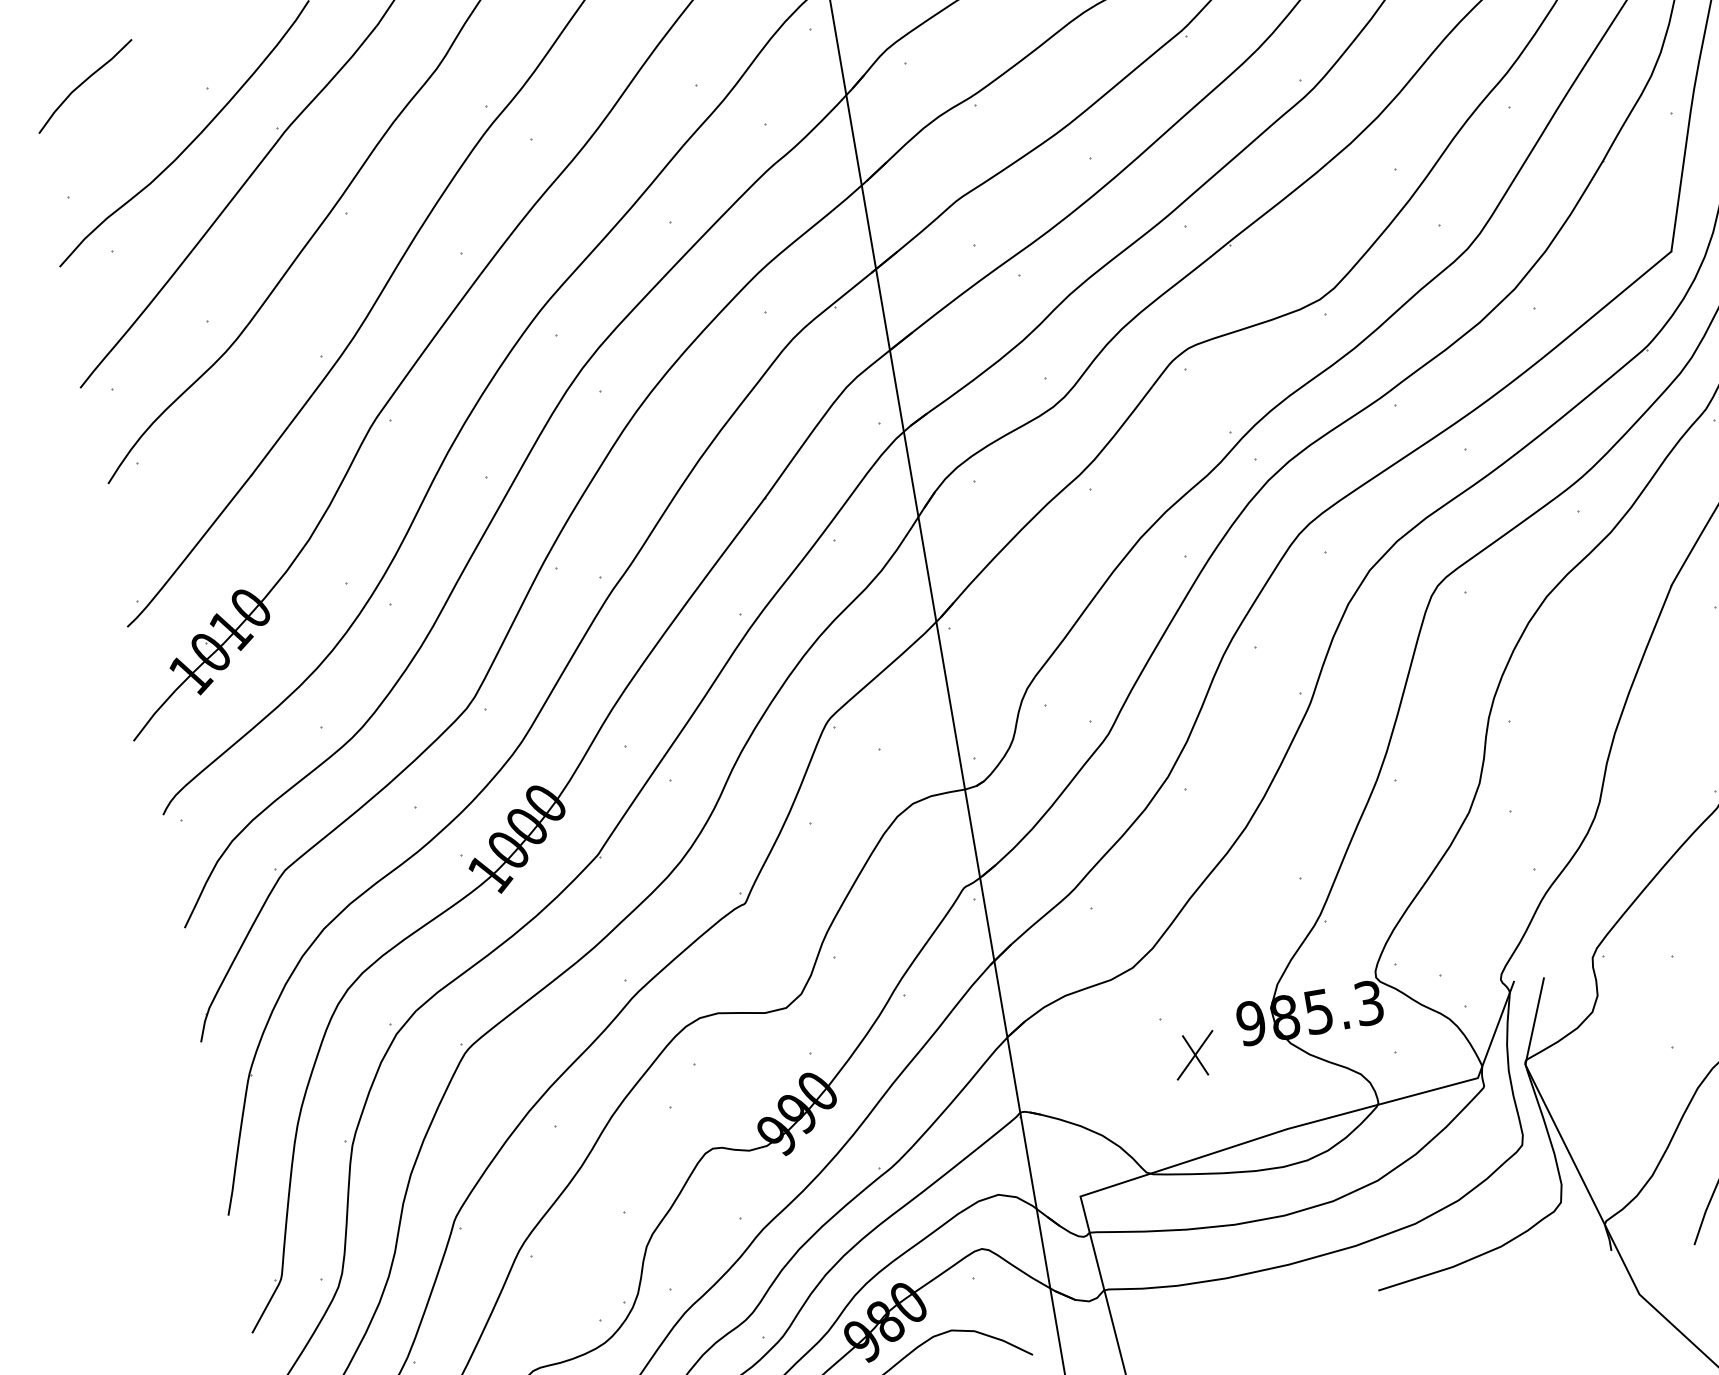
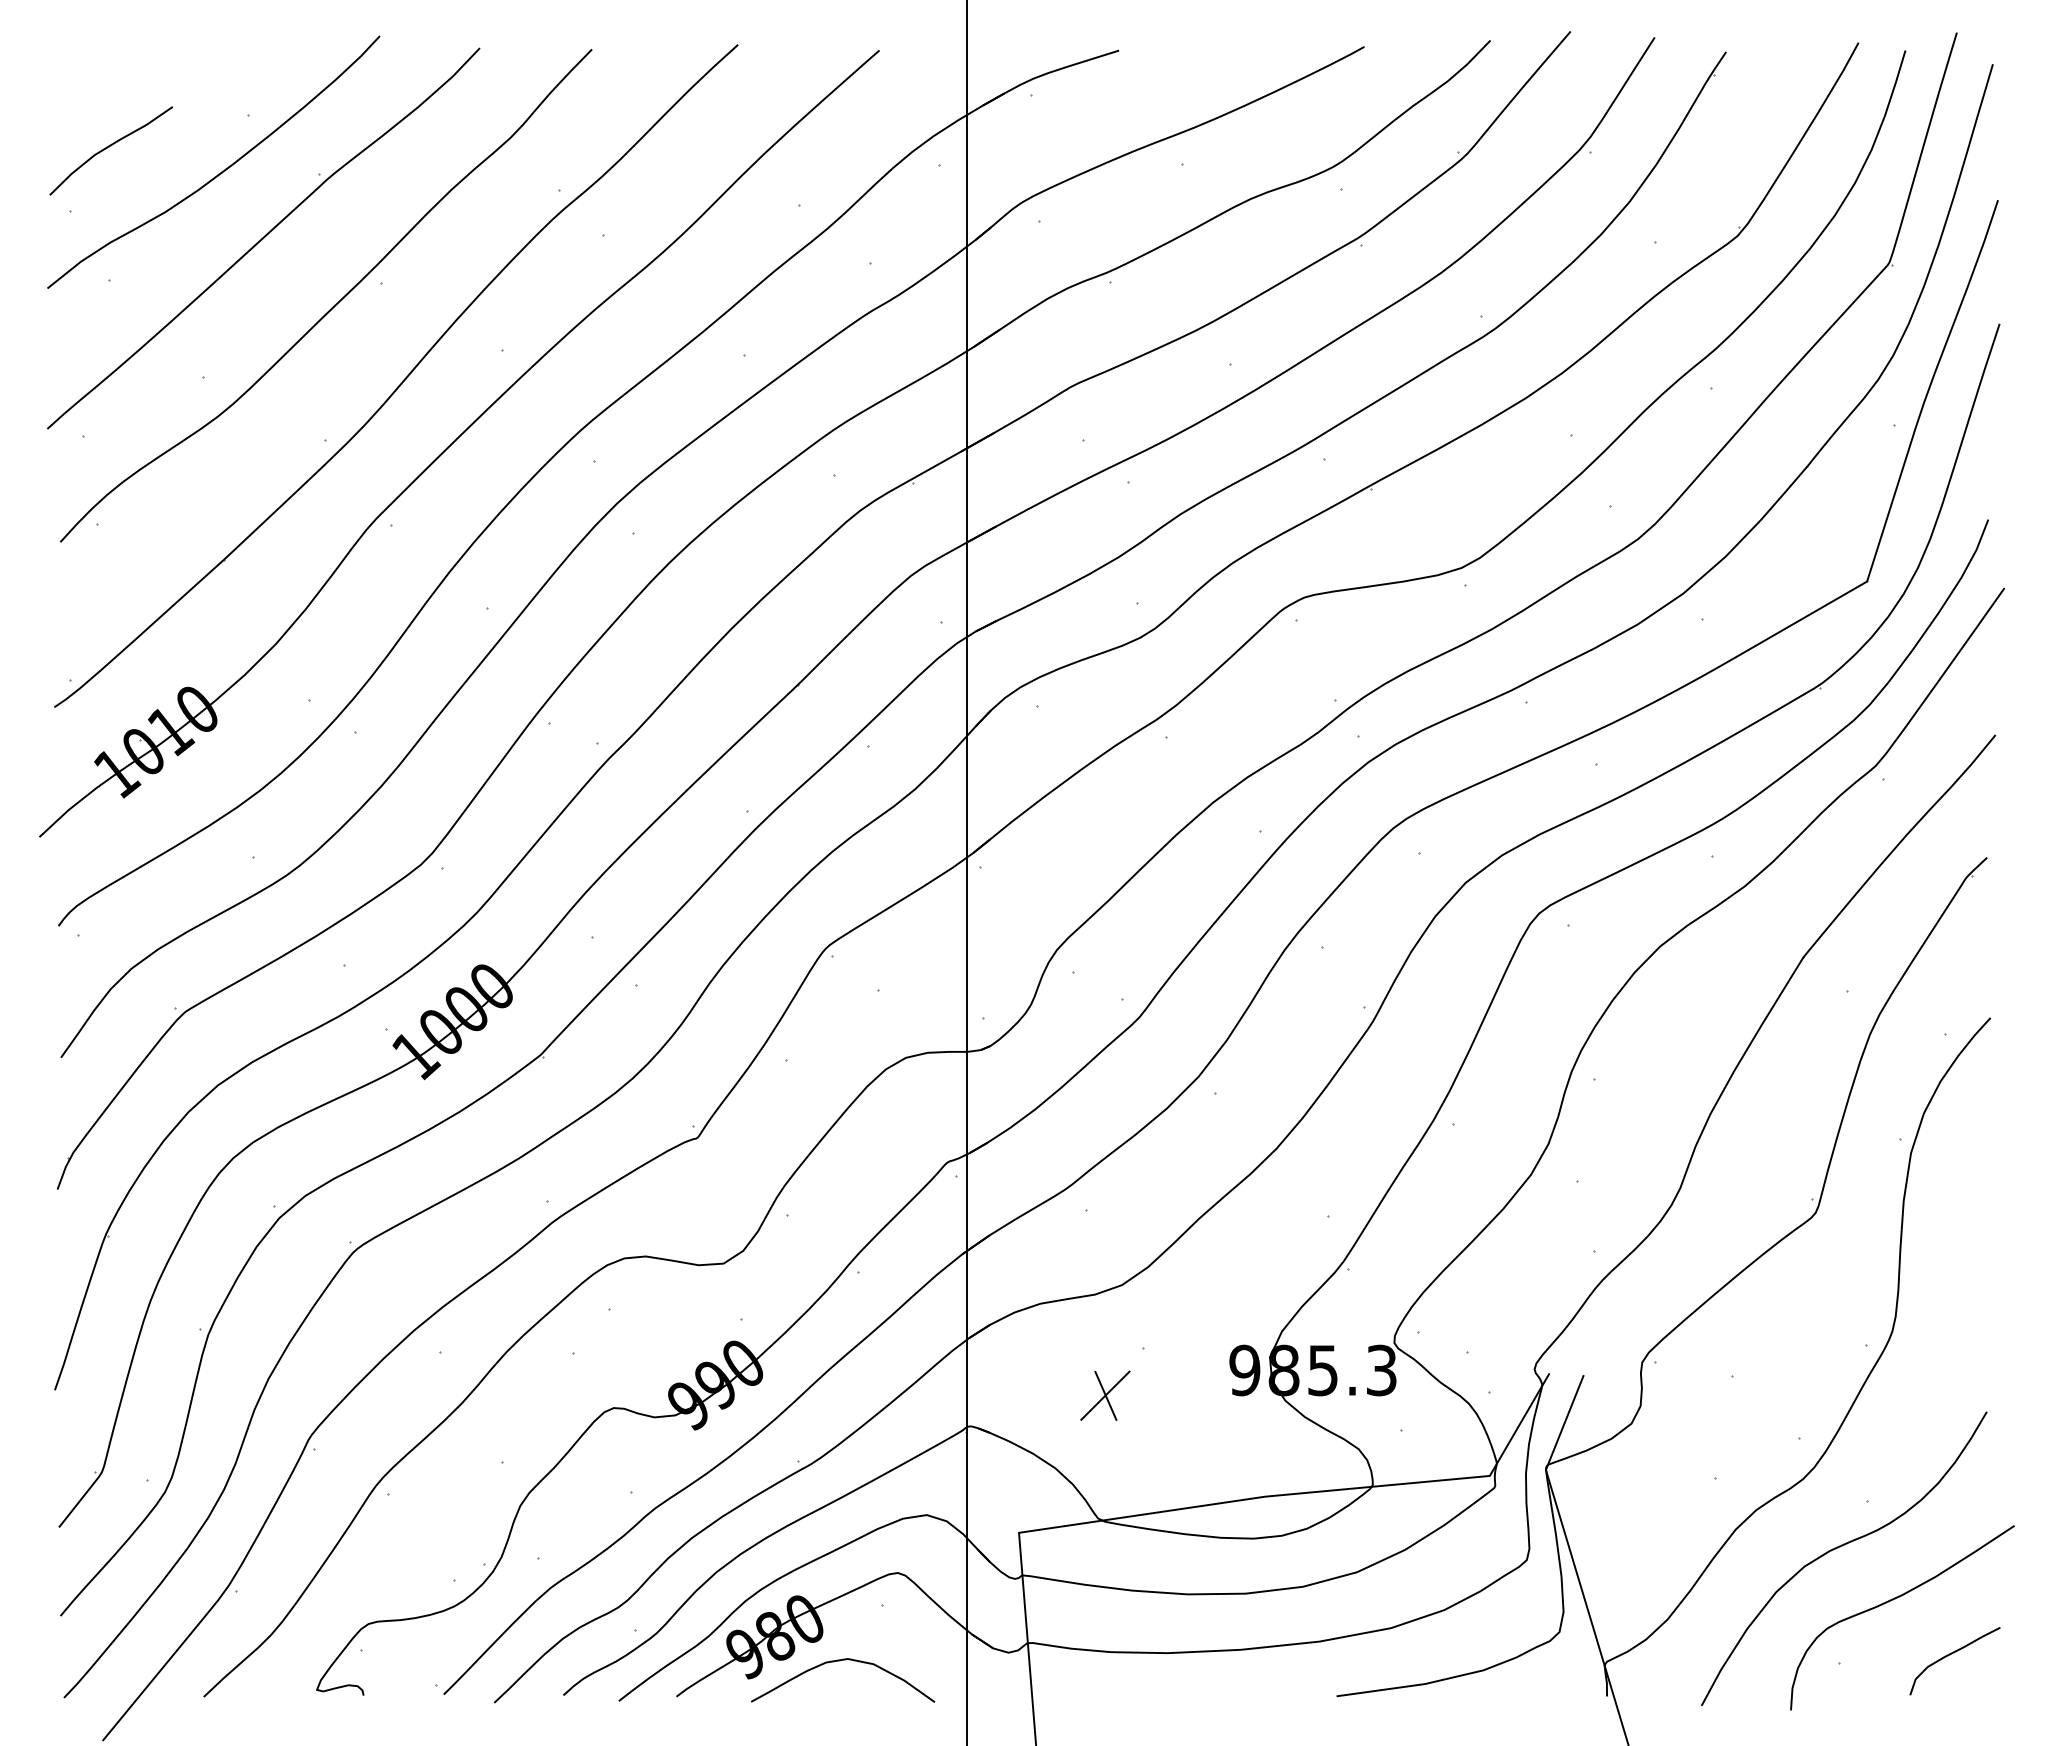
curve: (83, 83) -> (109, 147), moved
part: (1195, 1055) -> (1105, 1395), moved

